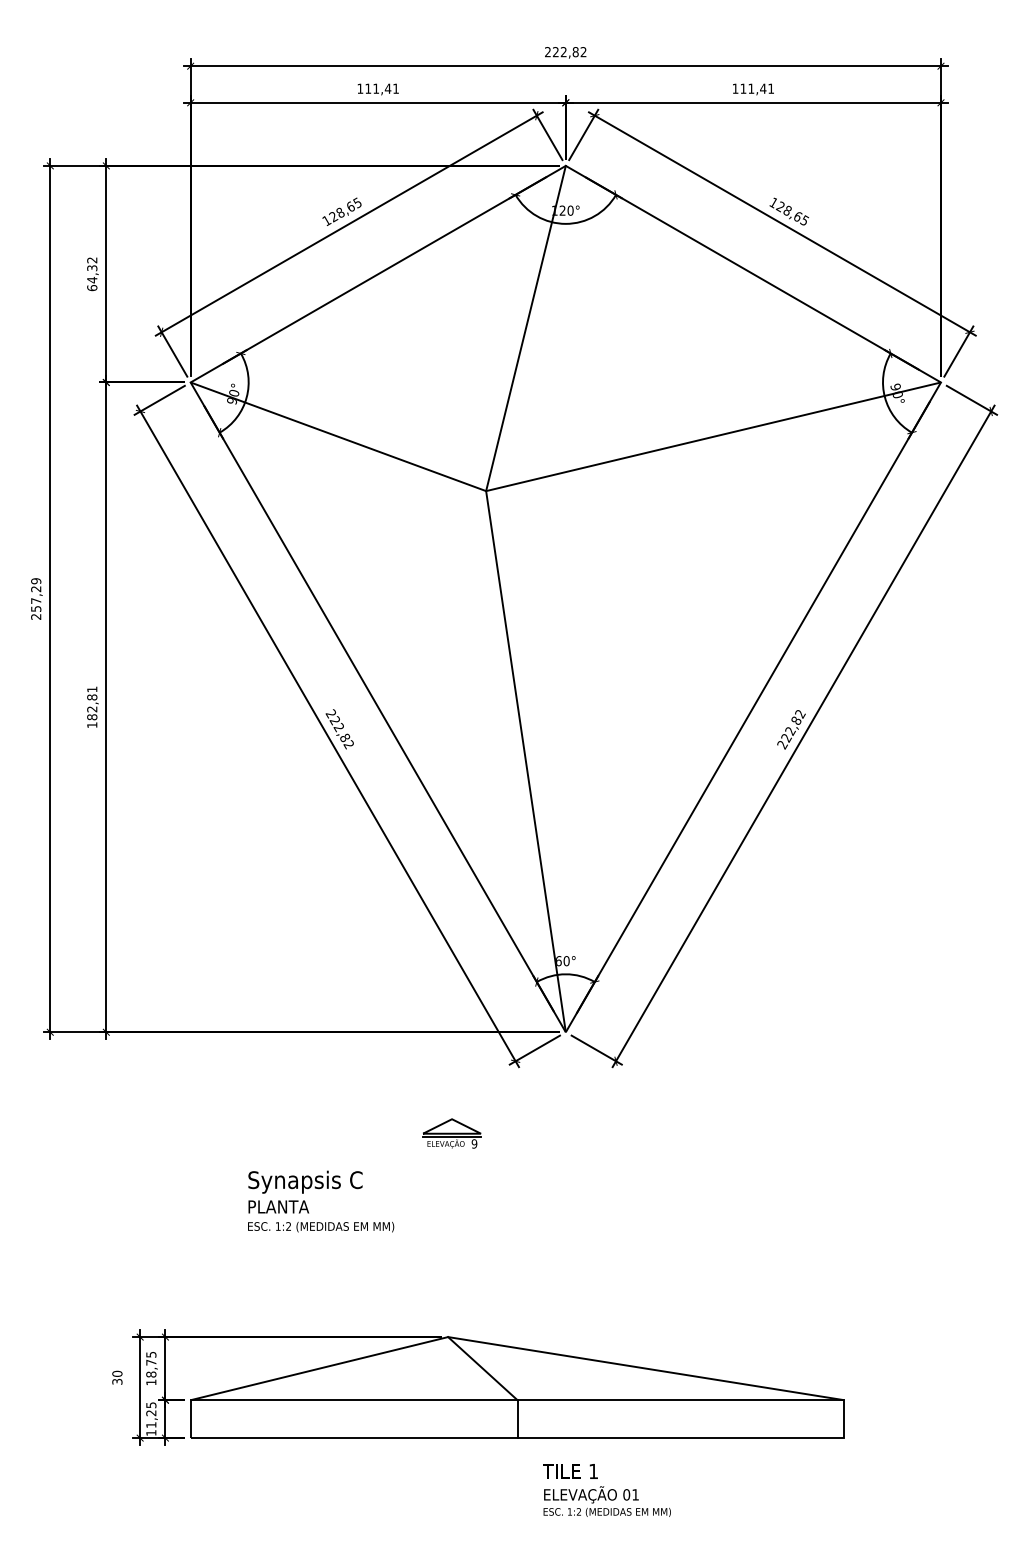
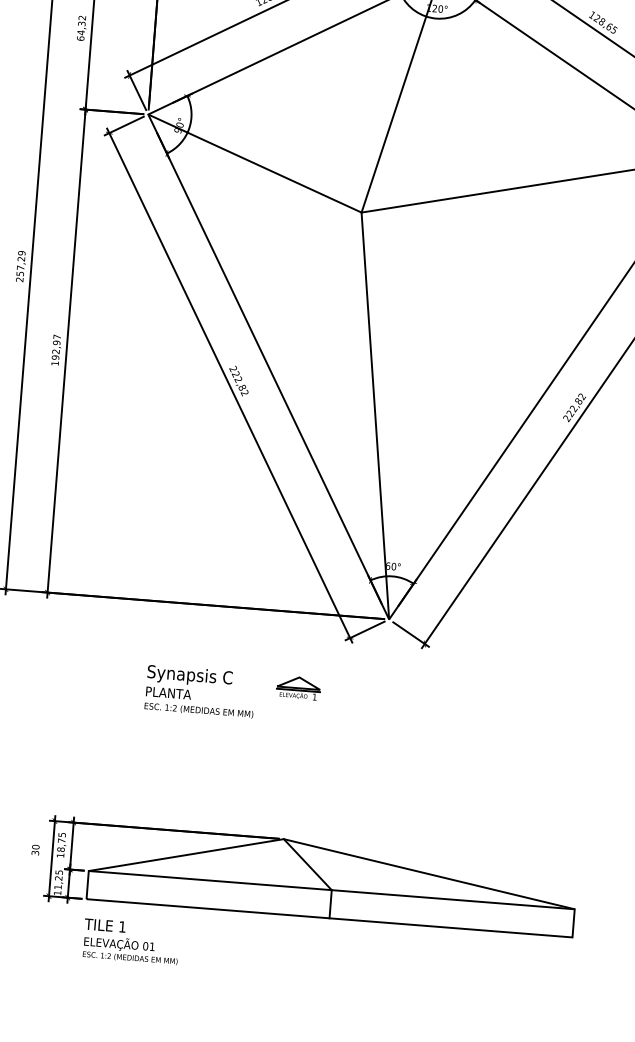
text: (92, 703) -> (56, 347), 182,81 -> 192,97
text: (474, 1143) -> (314, 696), 9 -> 1
text: (321, 1201) -> (200, 691), moved
text: (606, 1490) -> (130, 941), moved

